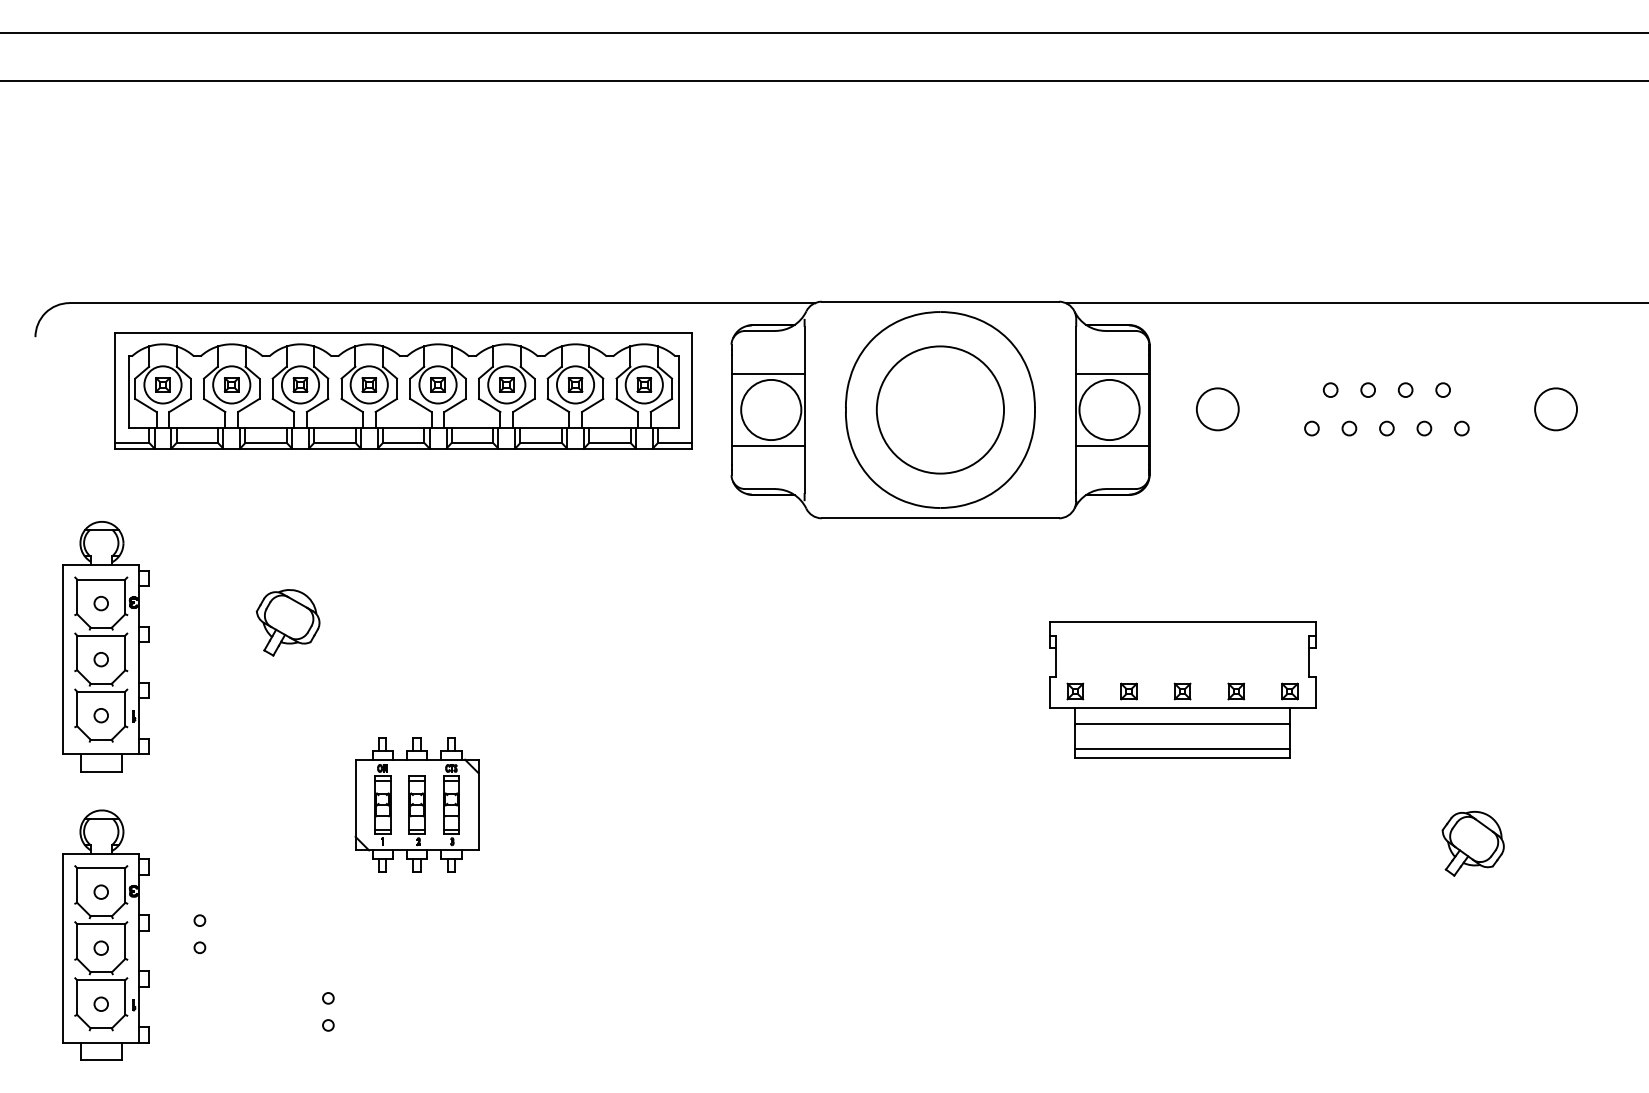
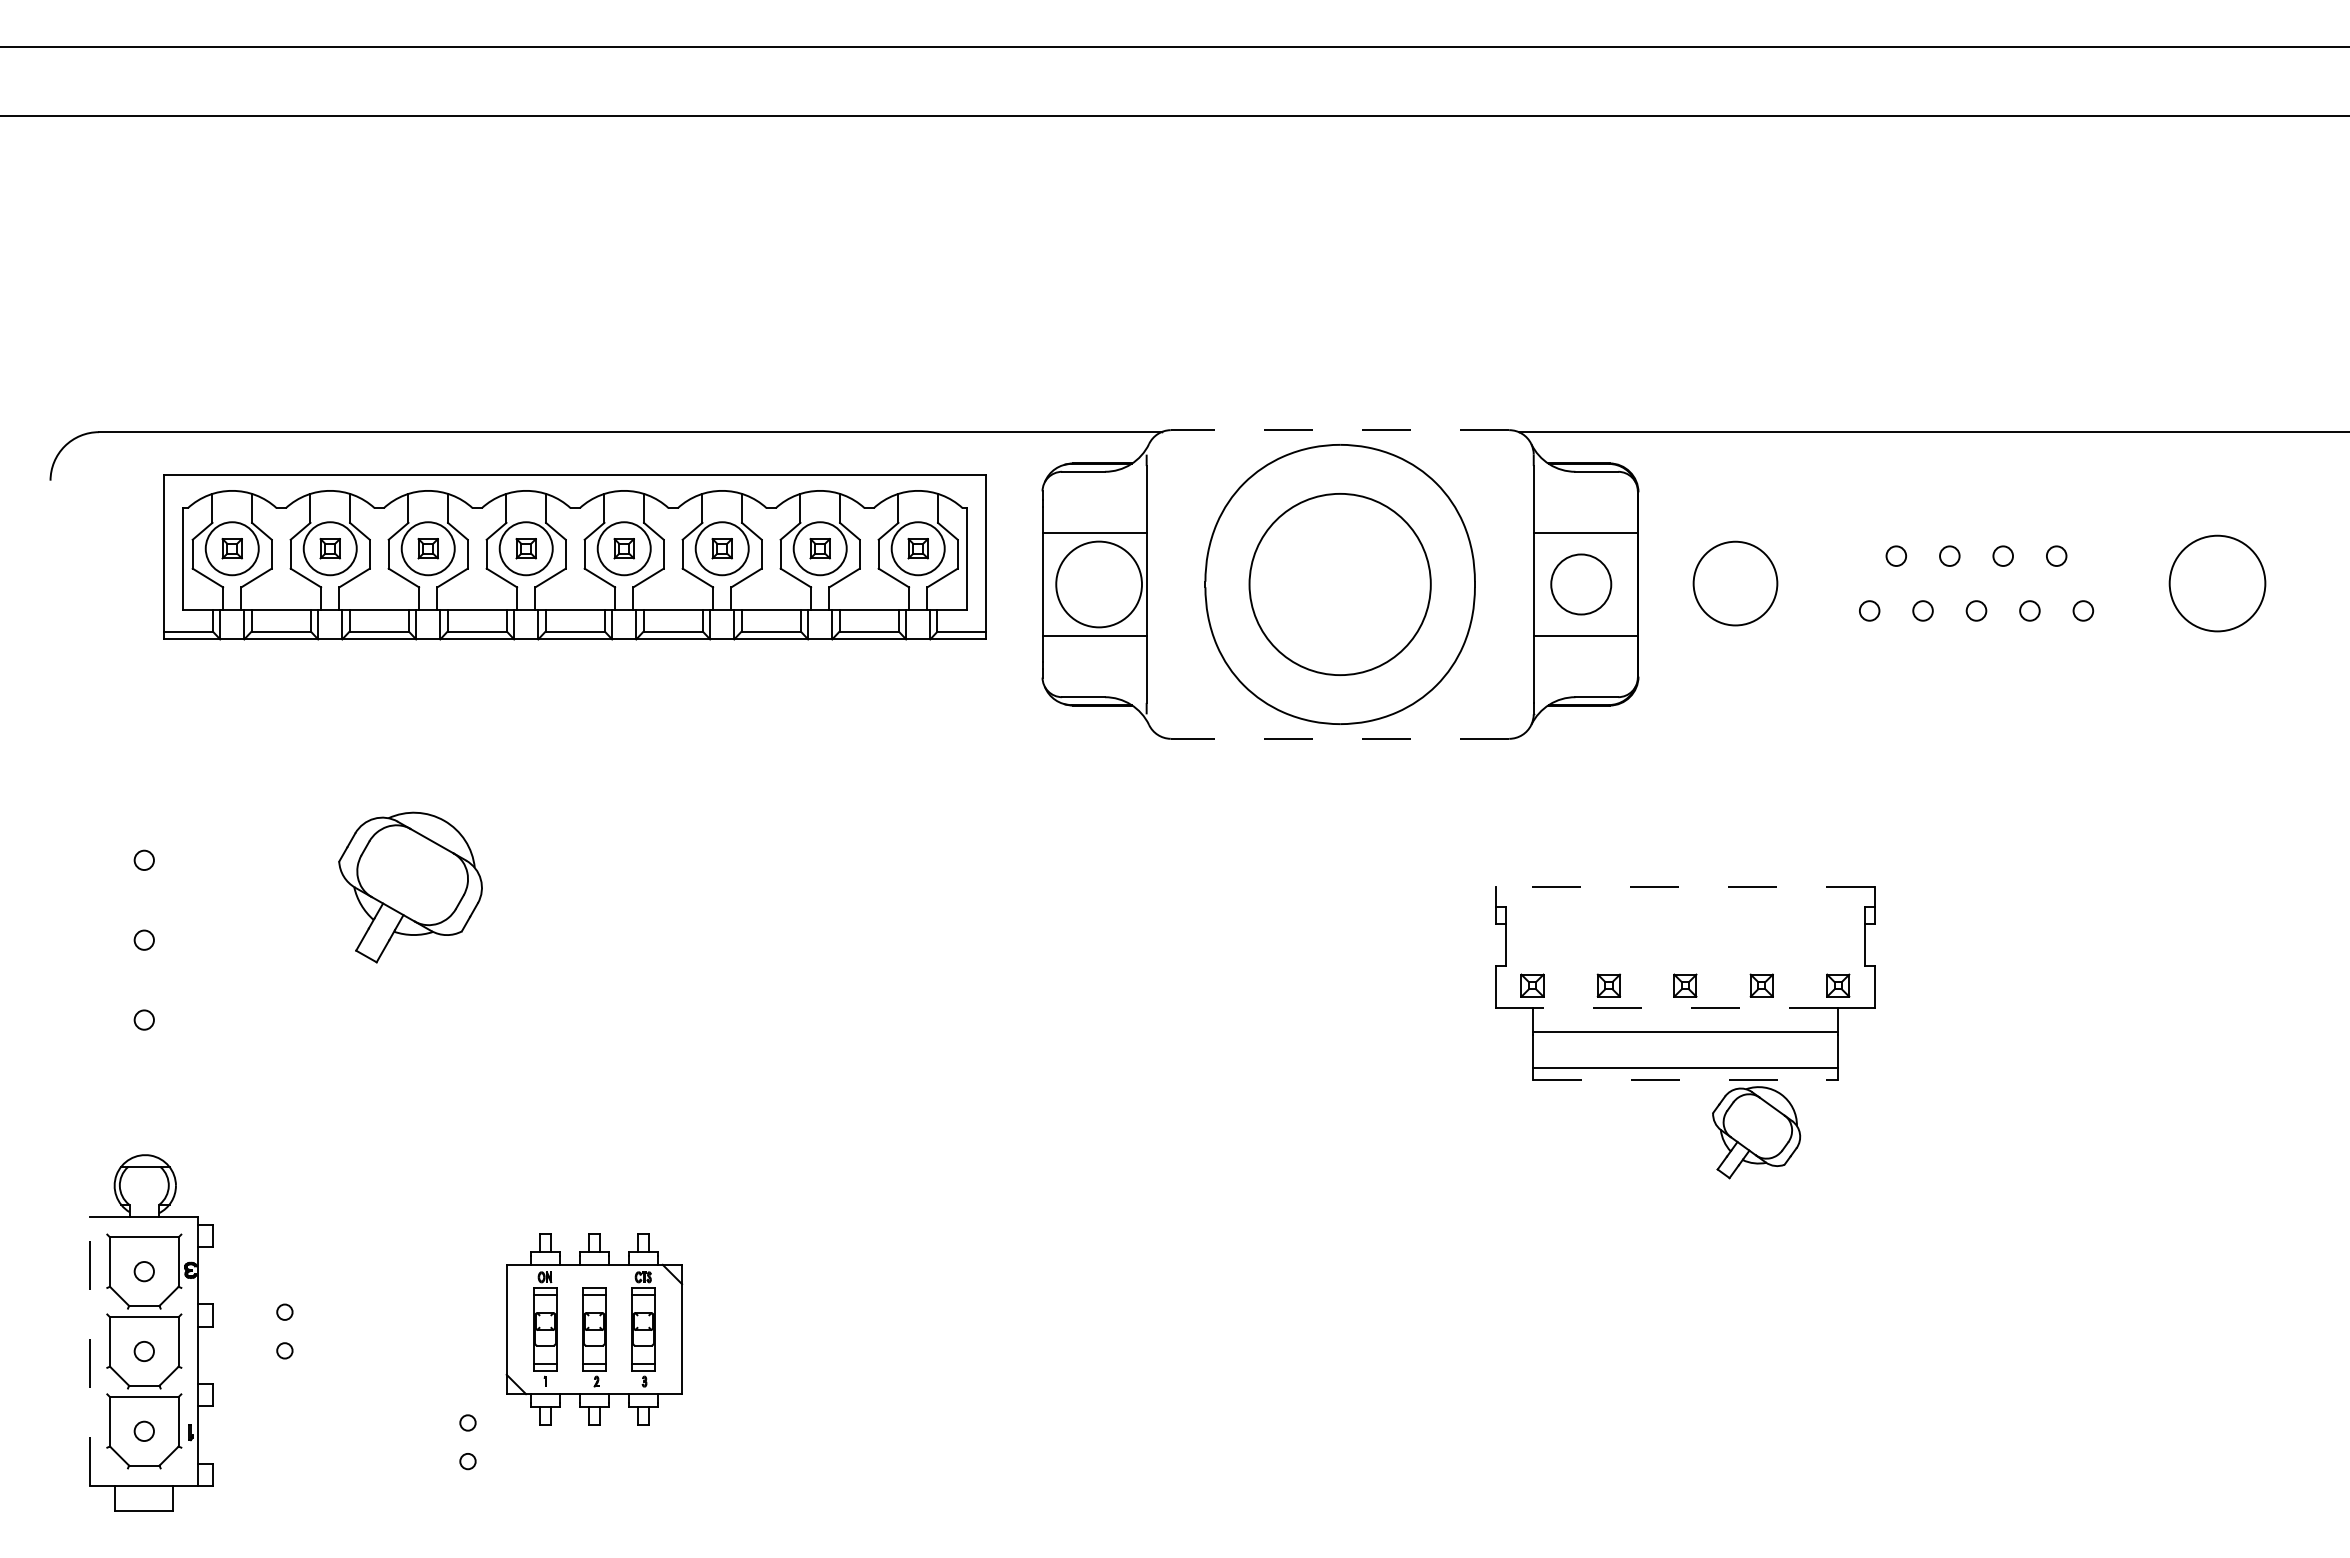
line: (939, 301) -> (1339, 430), solid -> dashed
circle: (1217, 409) -> (1735, 583), size x1.4
circle: (1556, 409) -> (2217, 583), size x1.6
circle: (1109, 410) -> (1581, 584), size x0.7
line: (939, 518) -> (1339, 738), solid -> dashed
part: (288, 622) -> (410, 887), size x1.6
line: (1182, 622) -> (1685, 887), solid -> dashed
part: (106, 646) -> (151, 921), removed
line: (1182, 707) -> (1685, 1008), solid -> dashed
line: (1182, 758) -> (1685, 1080), solid -> dashed
part: (417, 805) -> (594, 1329), moved
part: (1473, 843) -> (1756, 1132), moved
line: (63, 948) -> (90, 1351), solid -> dashed

